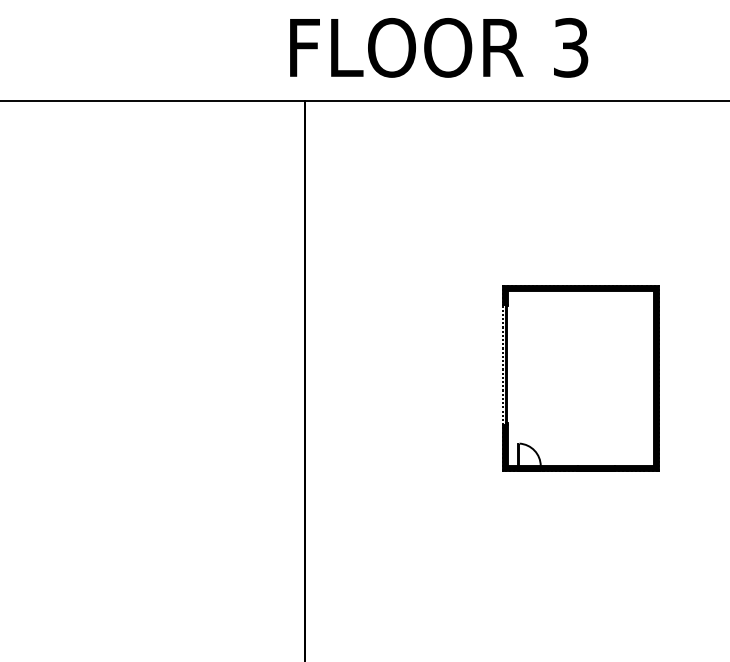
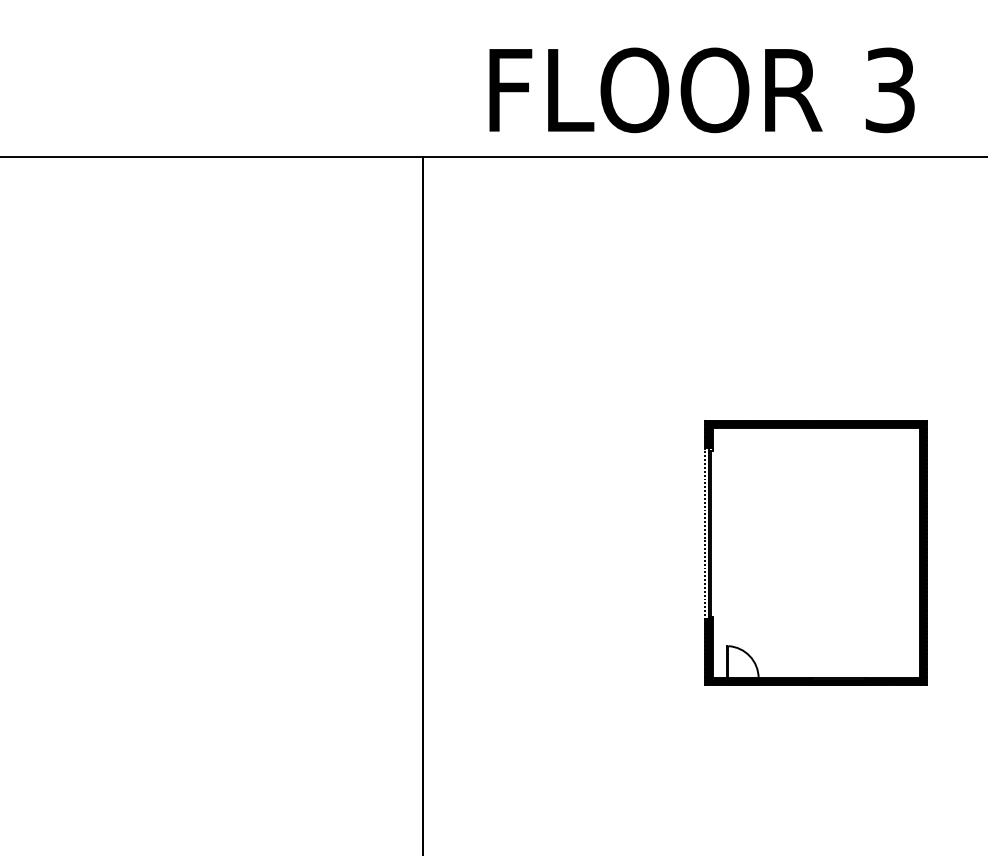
text: (439, 47) -> (702, 89), moved

